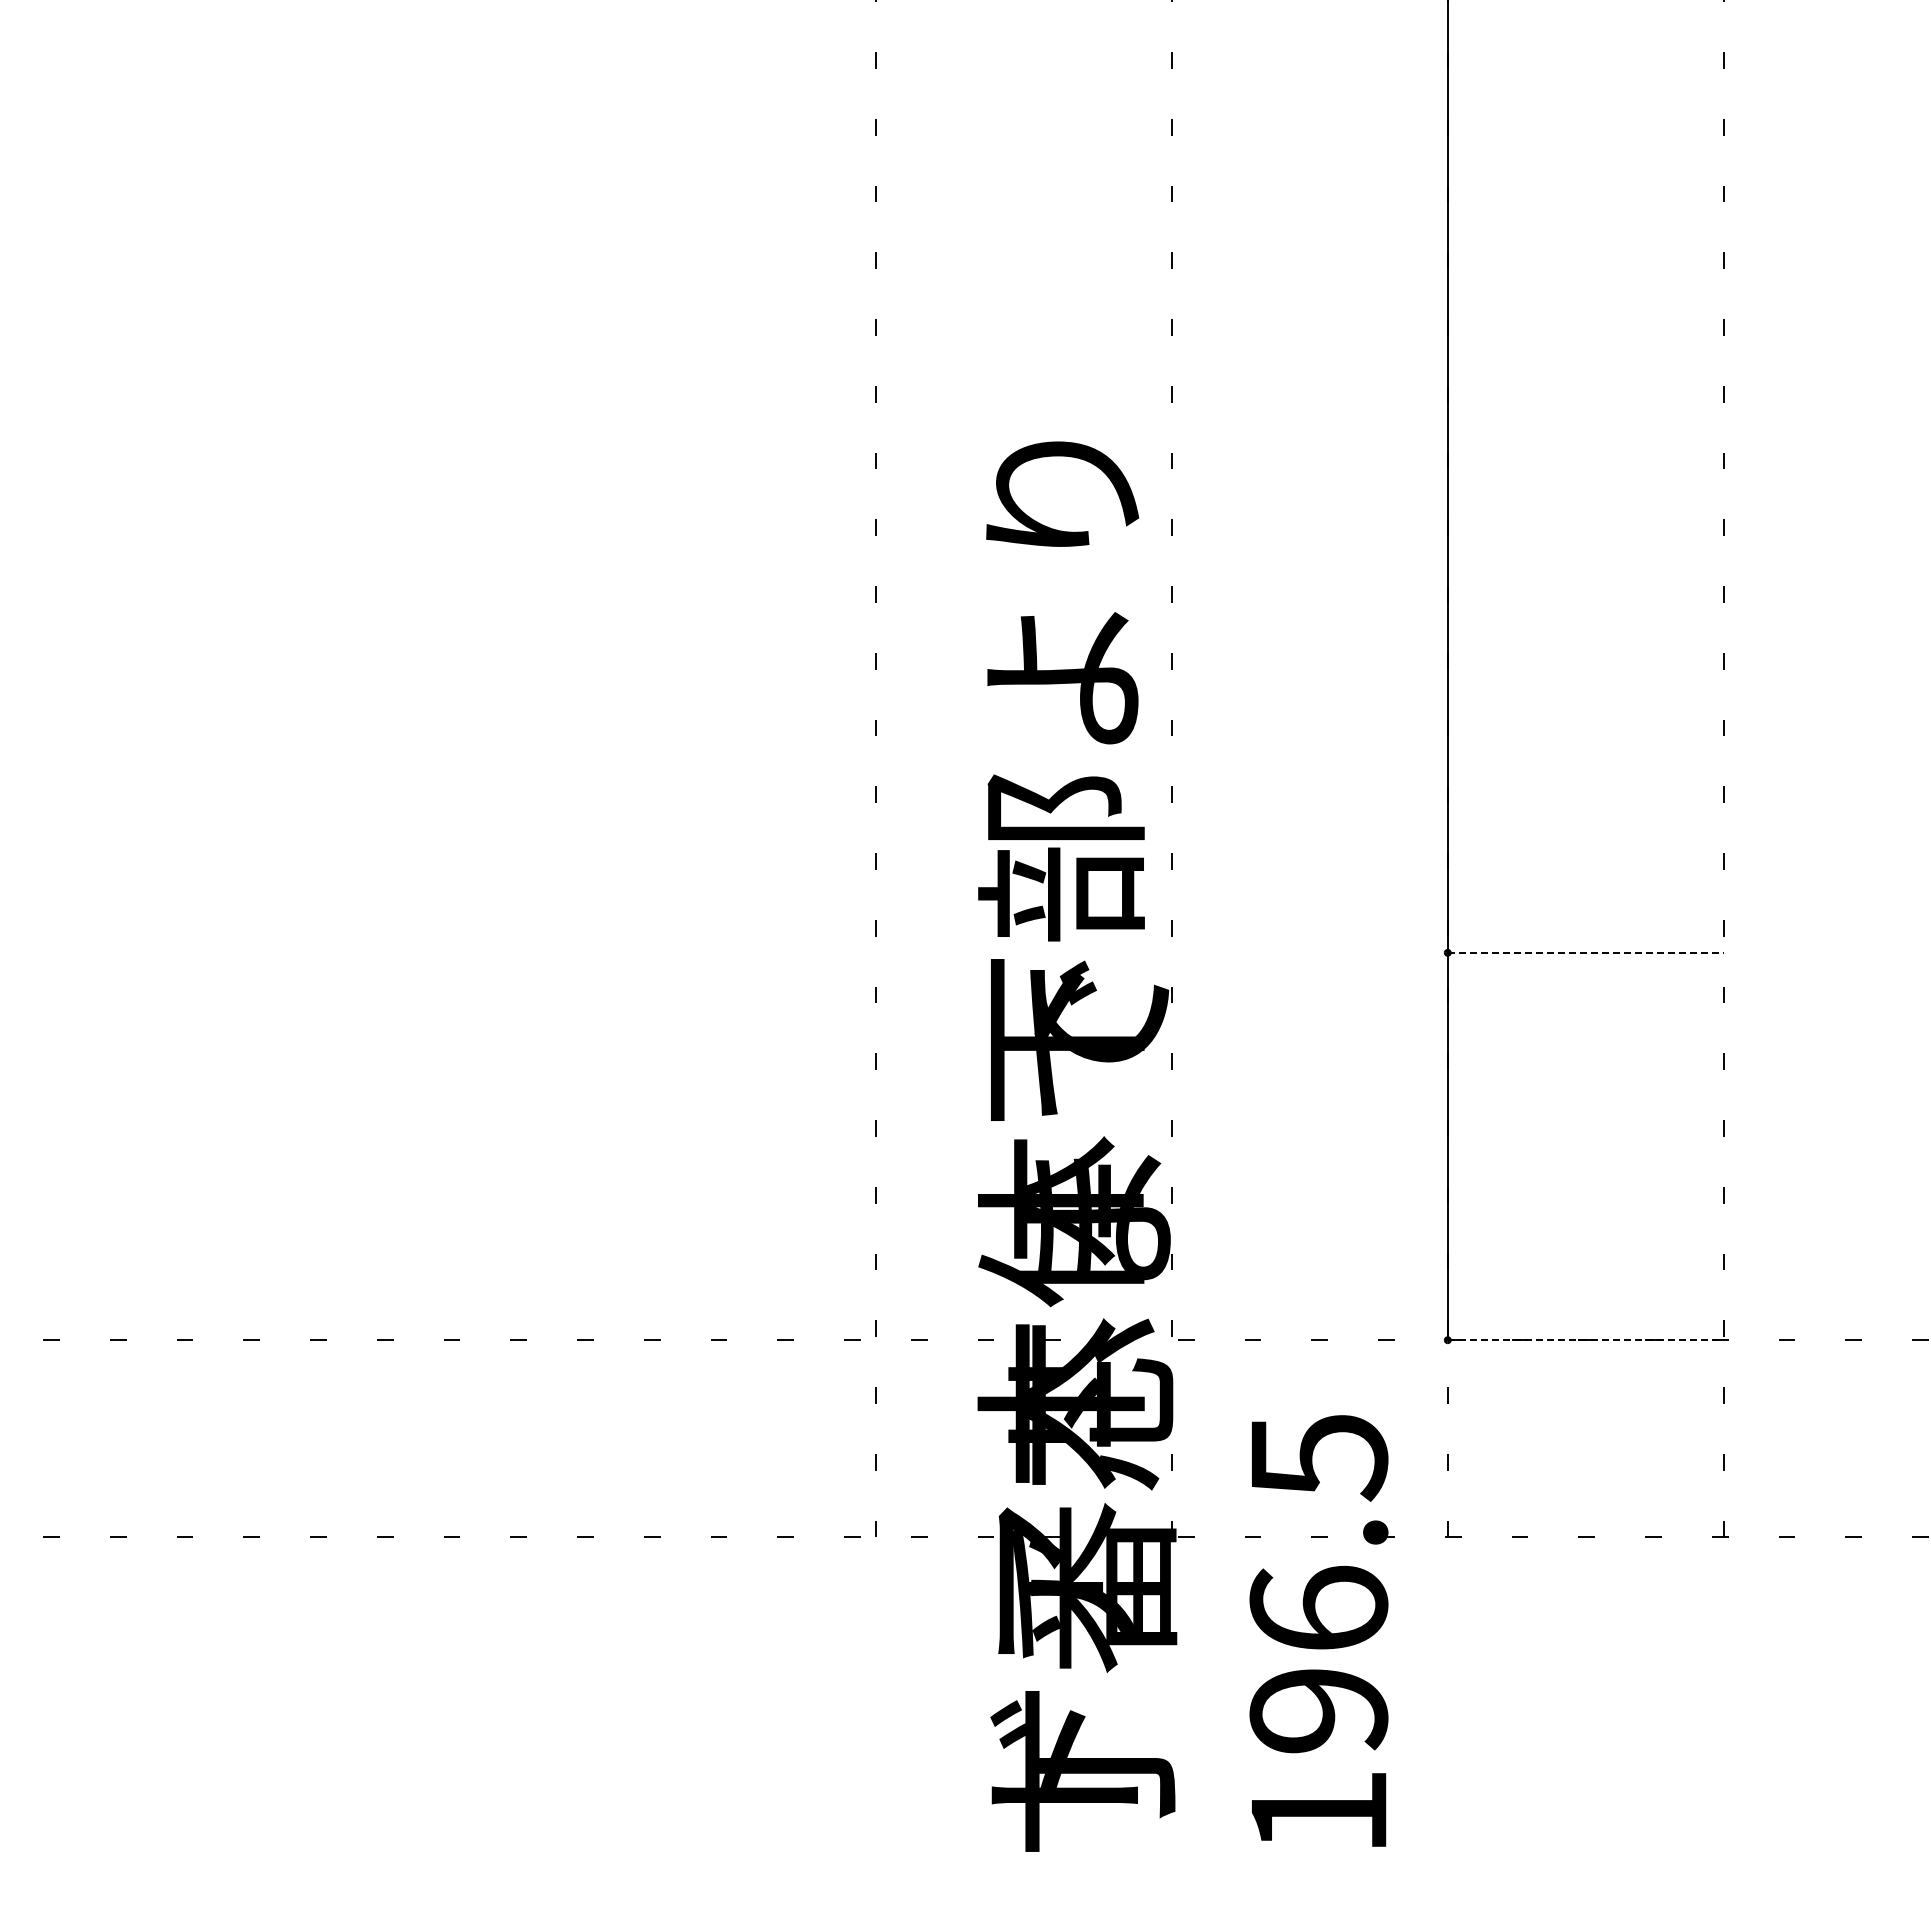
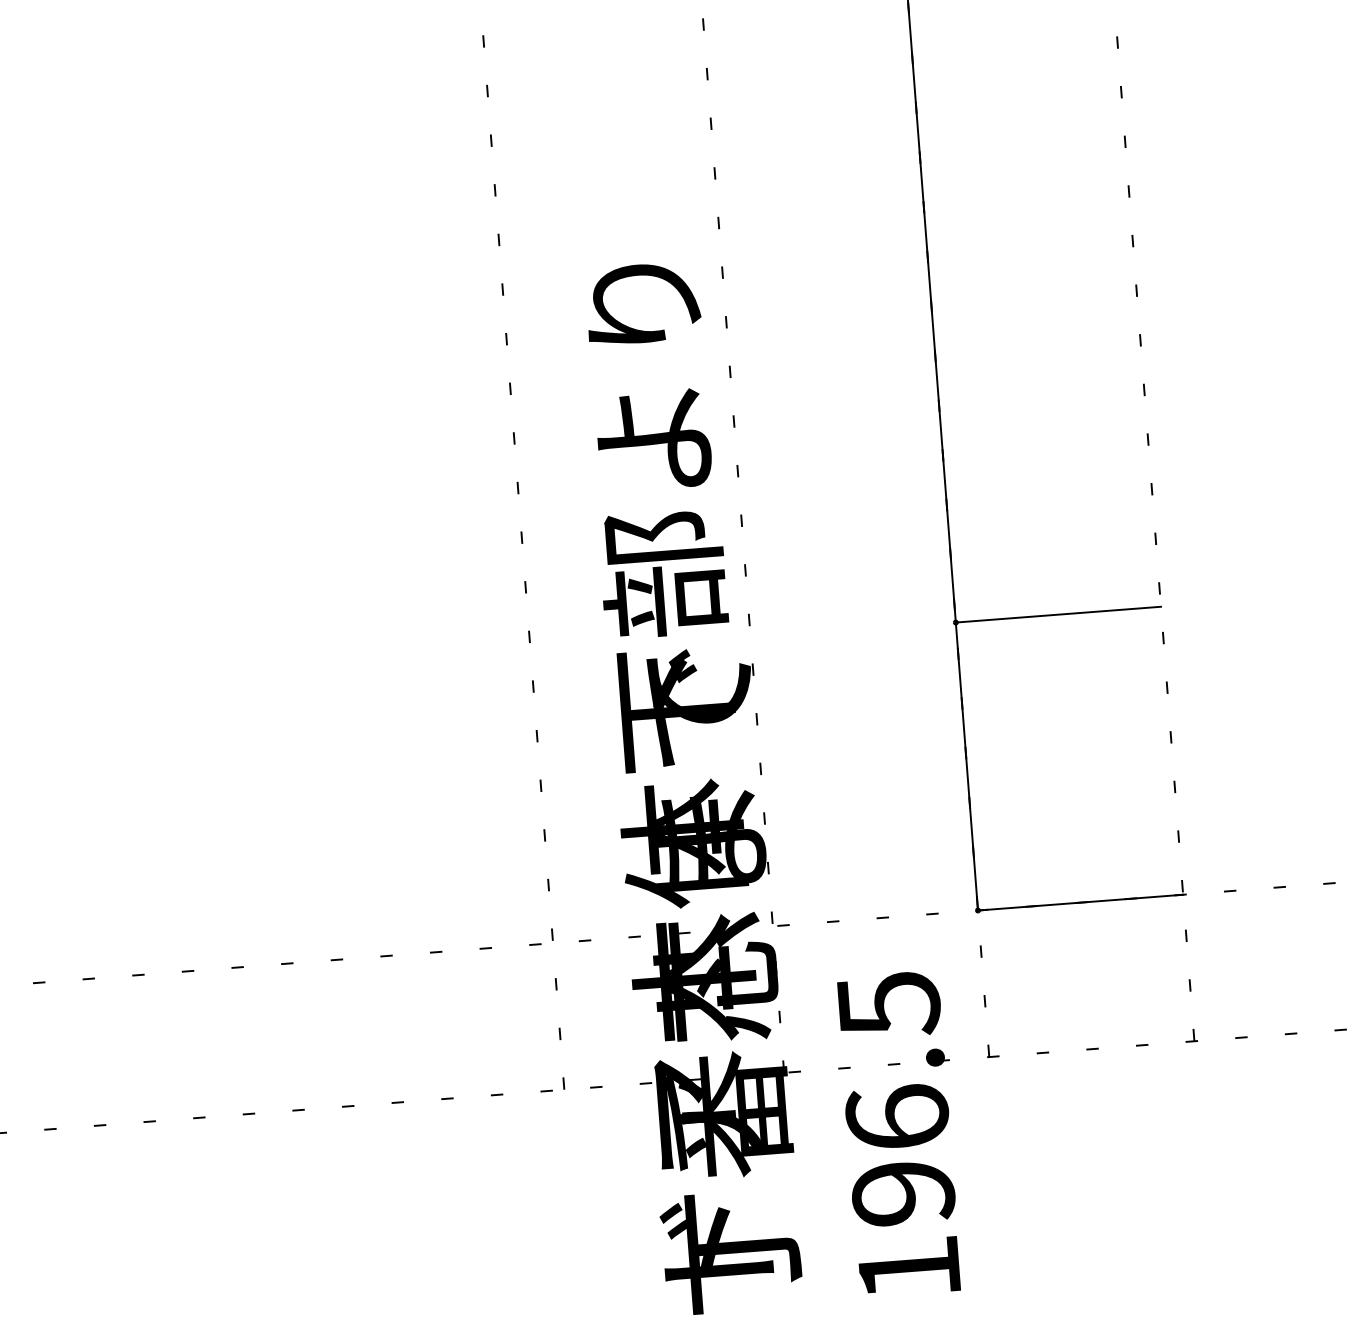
line: (1585, 952) -> (1058, 614), dashed -> solid
line: (1585, 1340) -> (1080, 902), dashed -> solid

